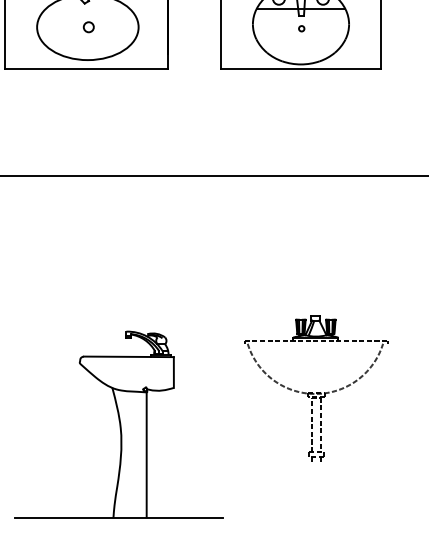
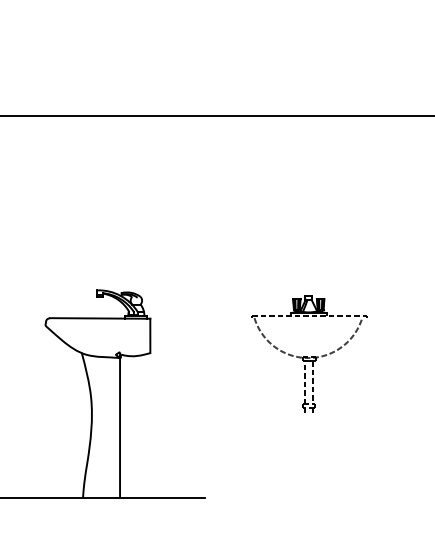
part: (316, 388) -> (309, 353), size x0.71

